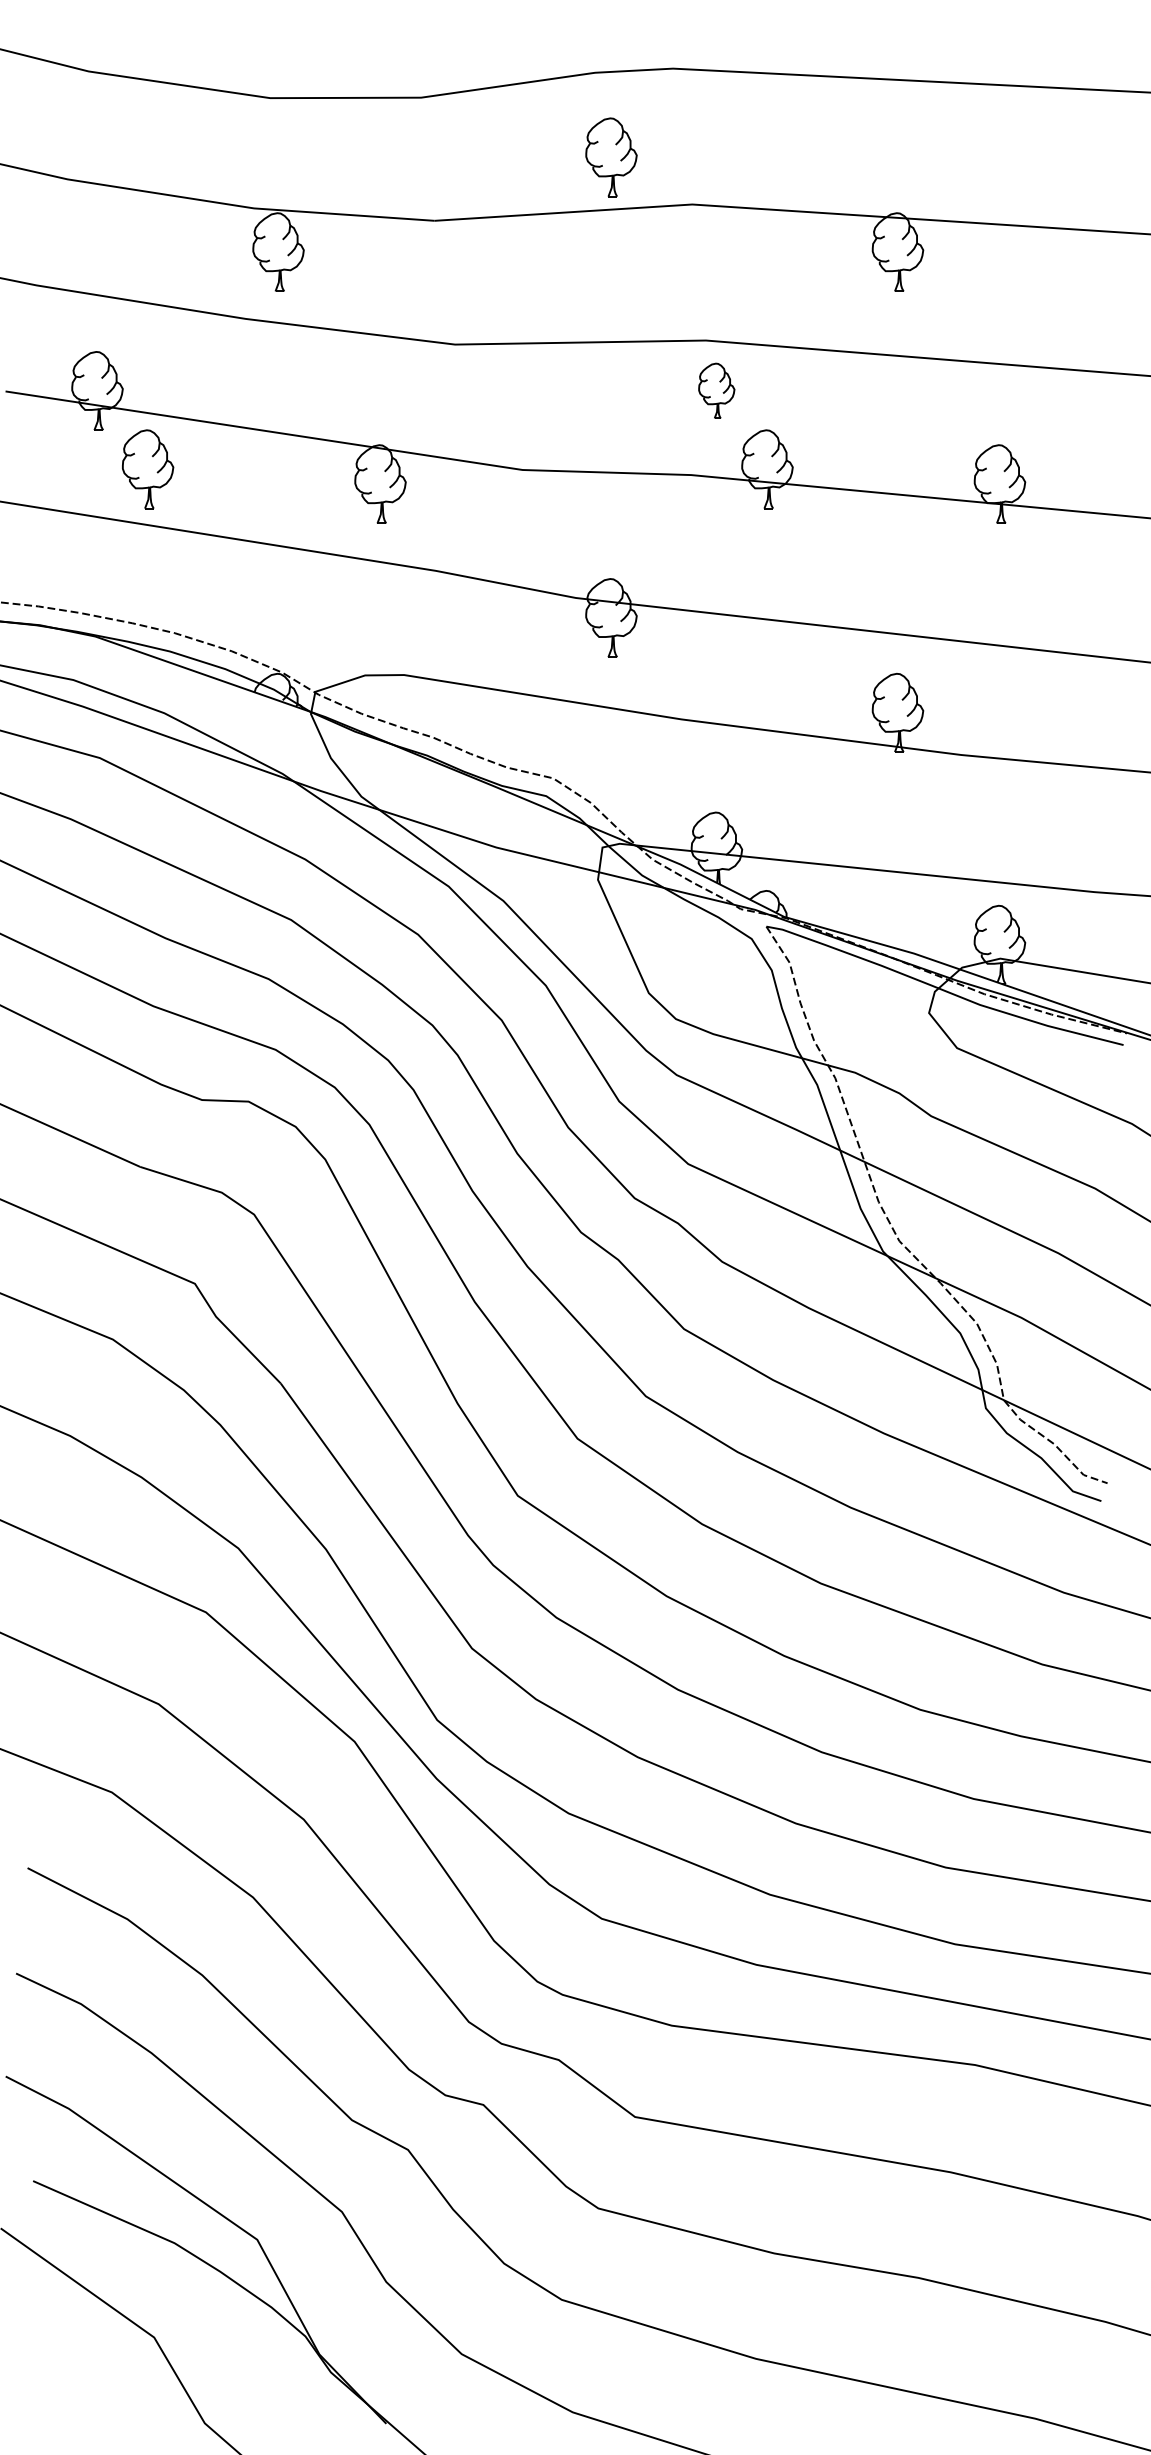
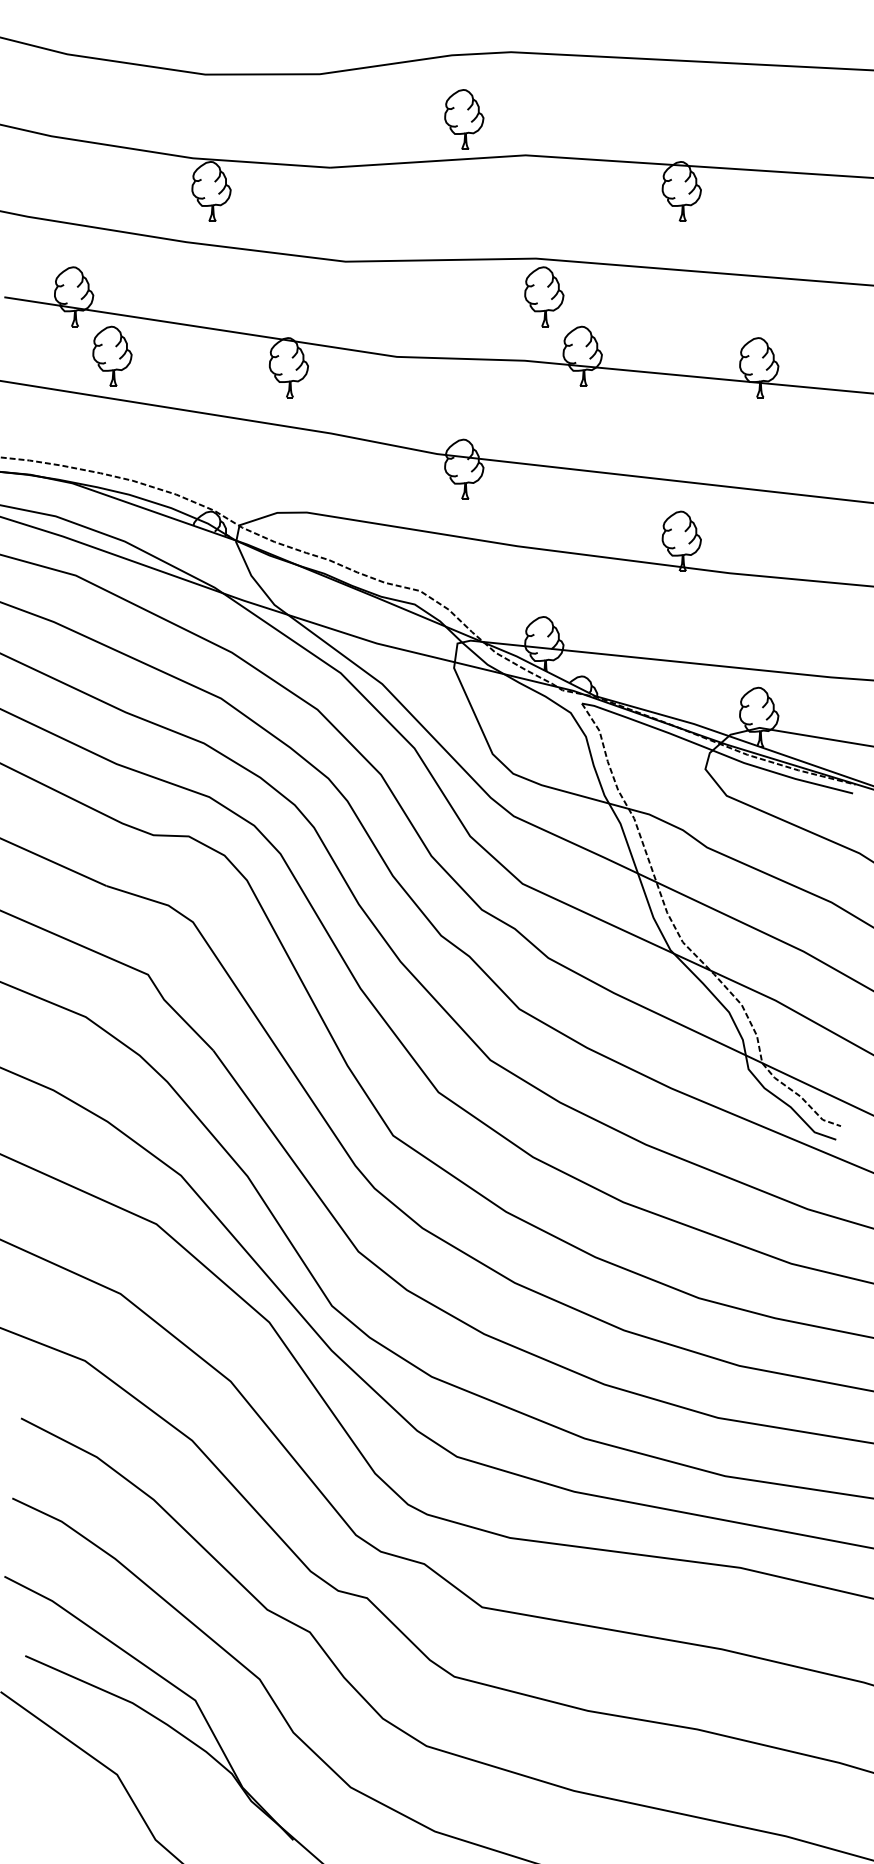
part: (716, 390) -> (544, 296), size x1.43

